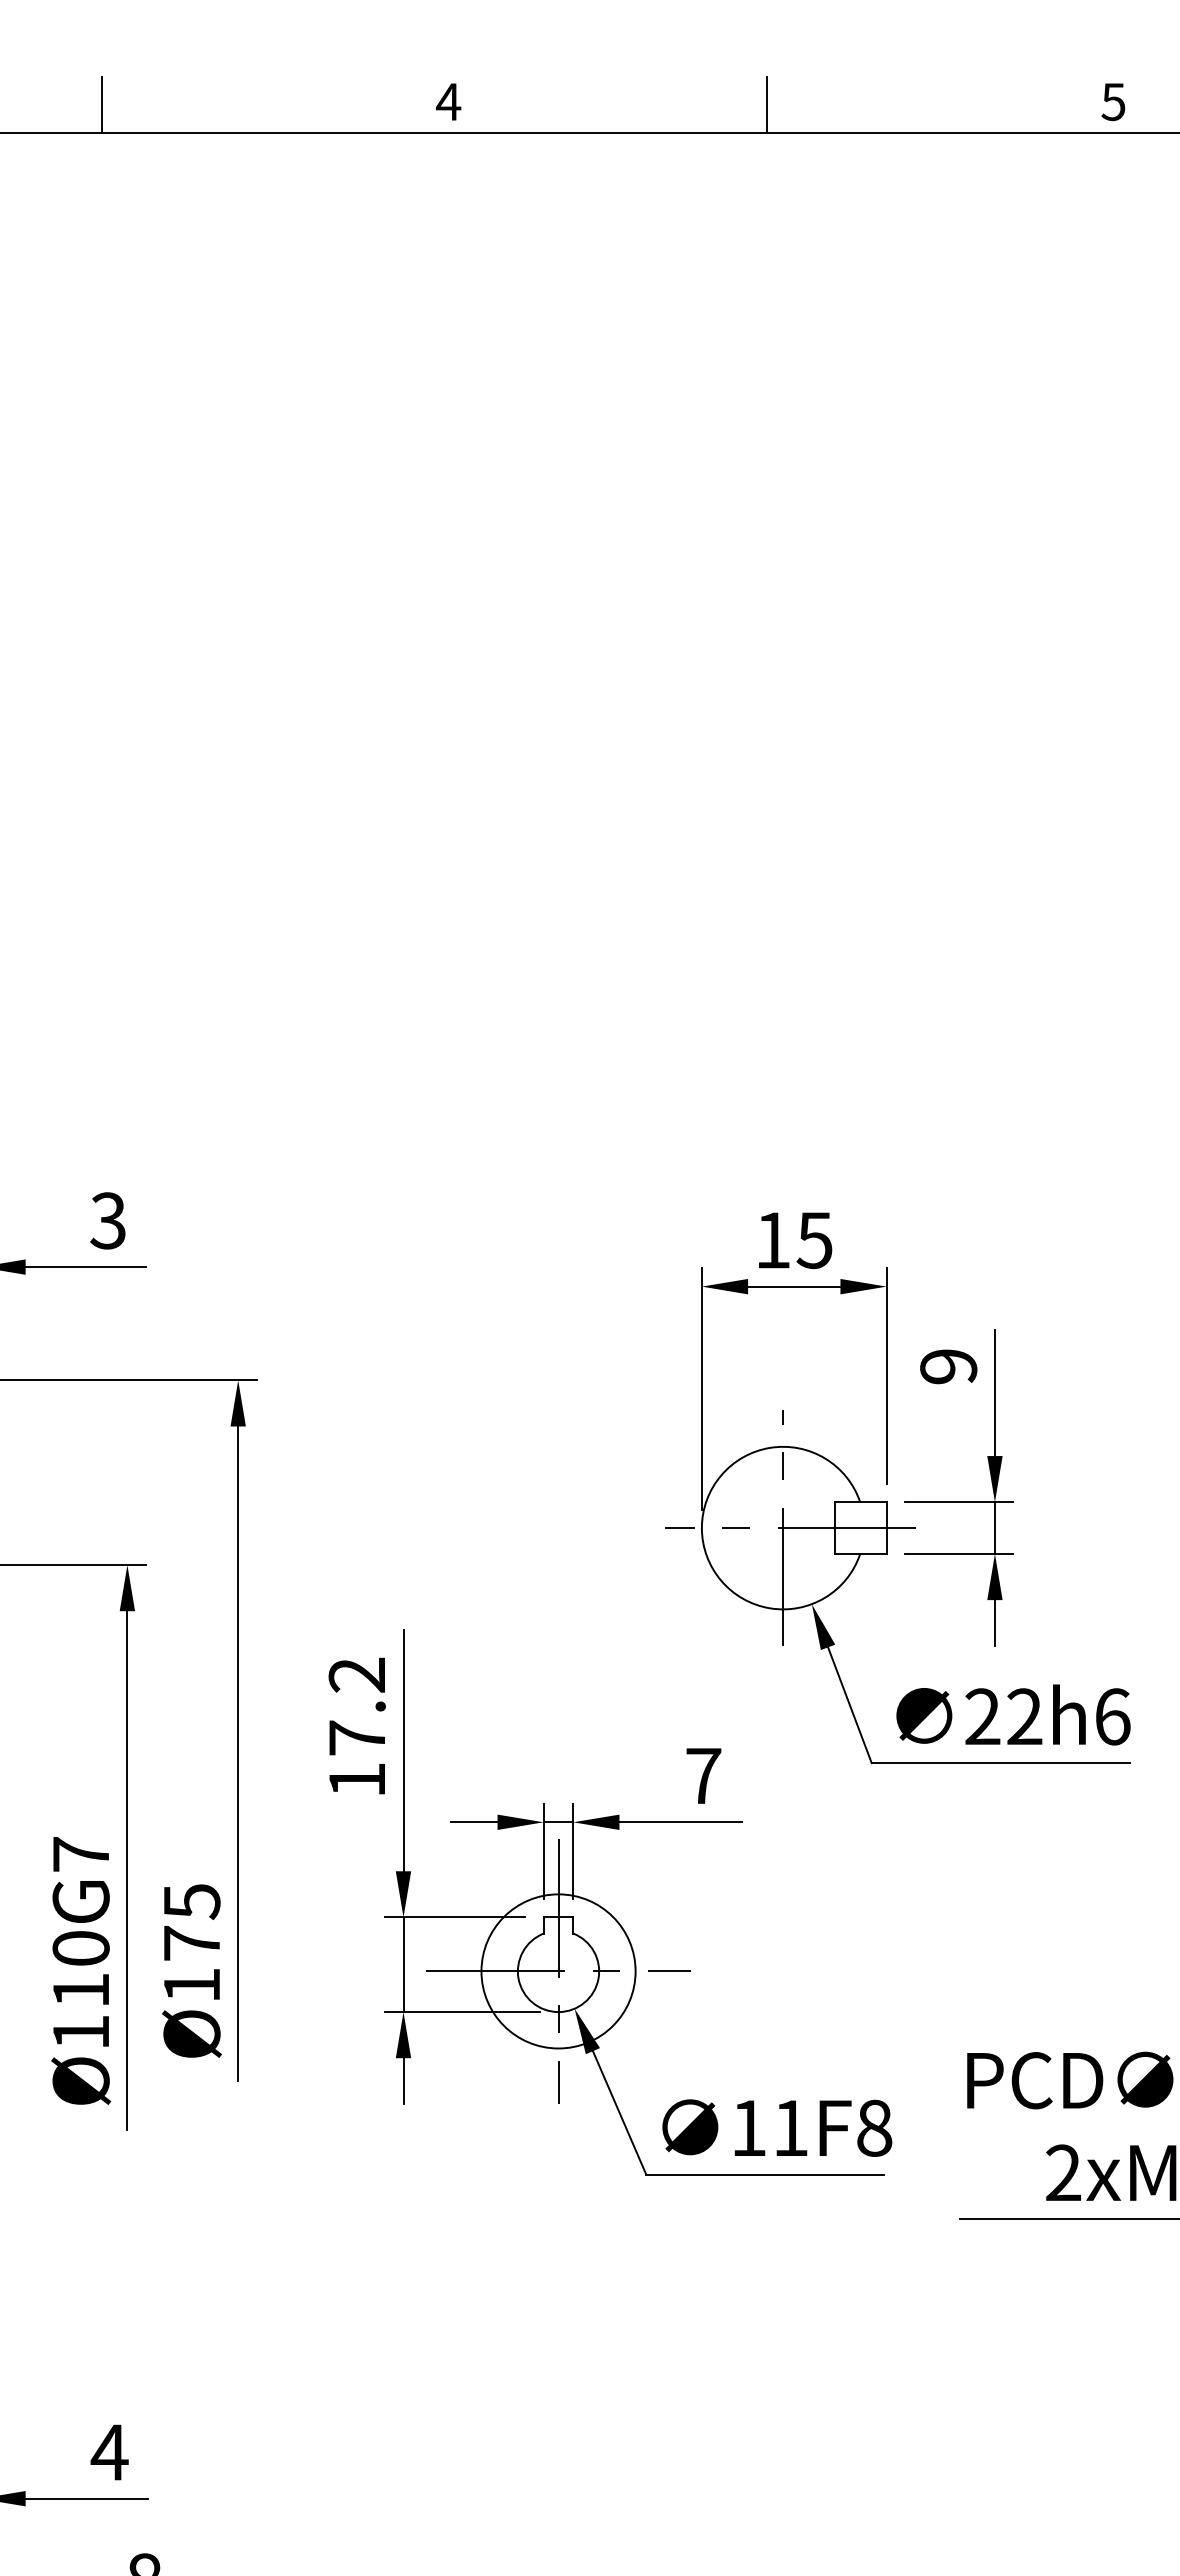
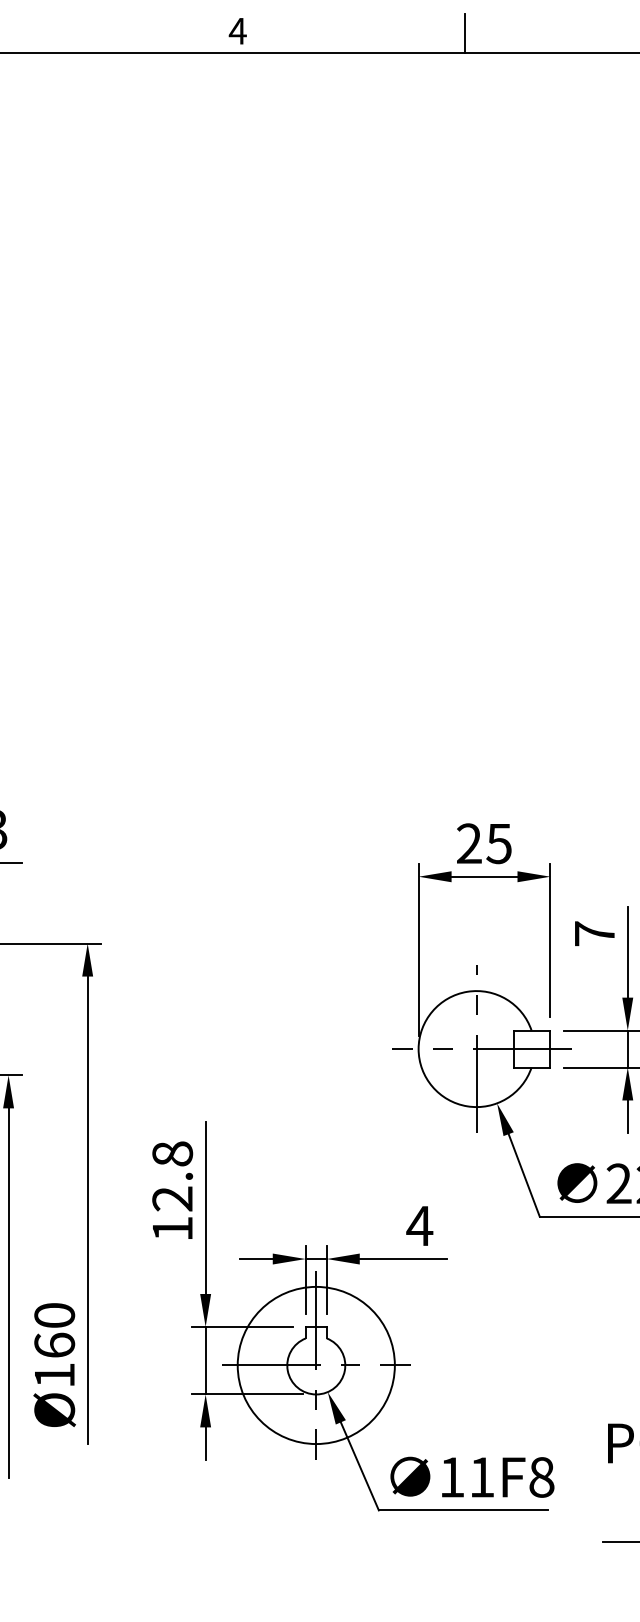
text: (772, 1239) -> (469, 843), 15 -> 25
text: (948, 1366) -> (594, 933), 9 -> 7
text: (356, 1706) -> (172, 1176), 17.2 -> 12.8
text: (703, 1775) -> (419, 1225), 7 -> 4
text: (191, 1922) -> (54, 1330), Ø175 -> Ø160
circle: (558, 1971) -> (316, 1365), size x1.43

